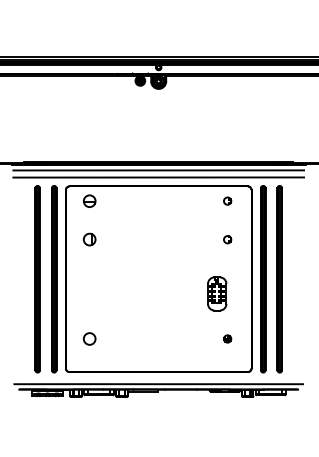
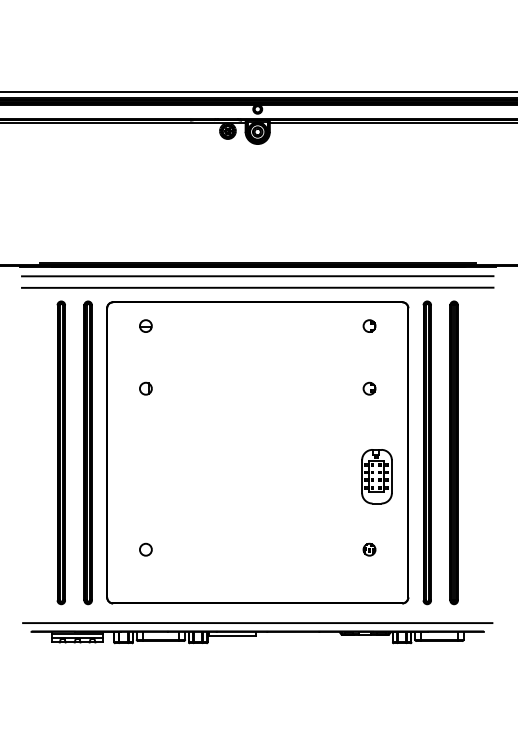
part: (89, 200) -> (145, 325), size x0.62
part: (89, 239) -> (145, 388), size x0.62
part: (217, 293) -> (377, 475), moved
circle: (89, 338) -> (145, 548), size x0.62

